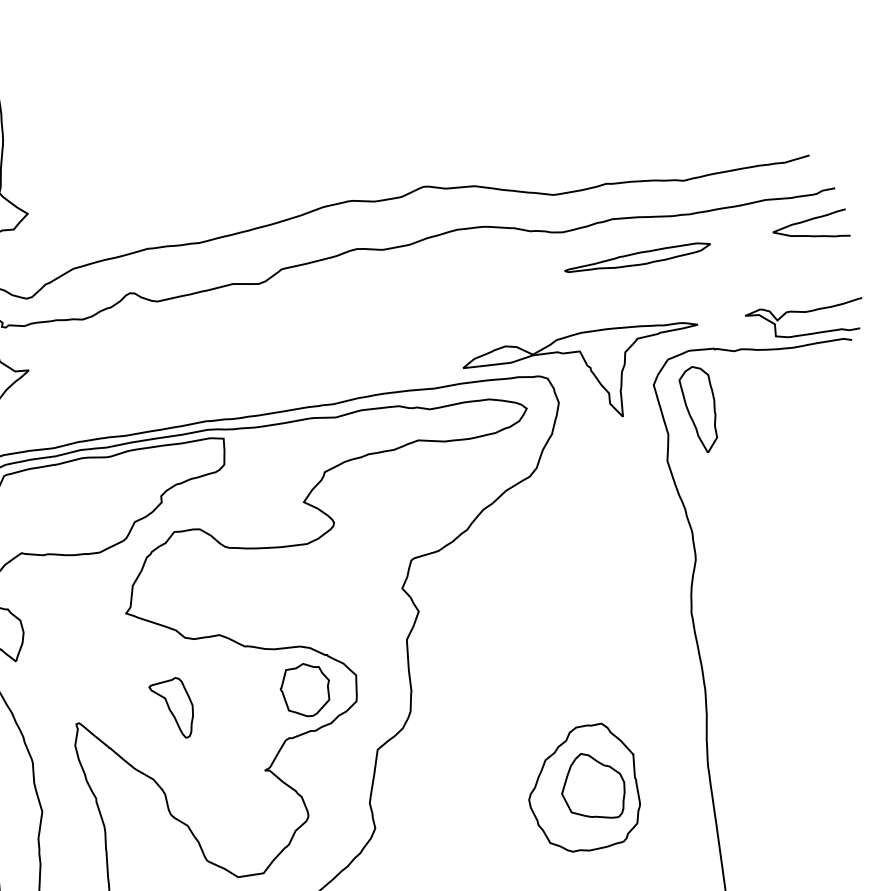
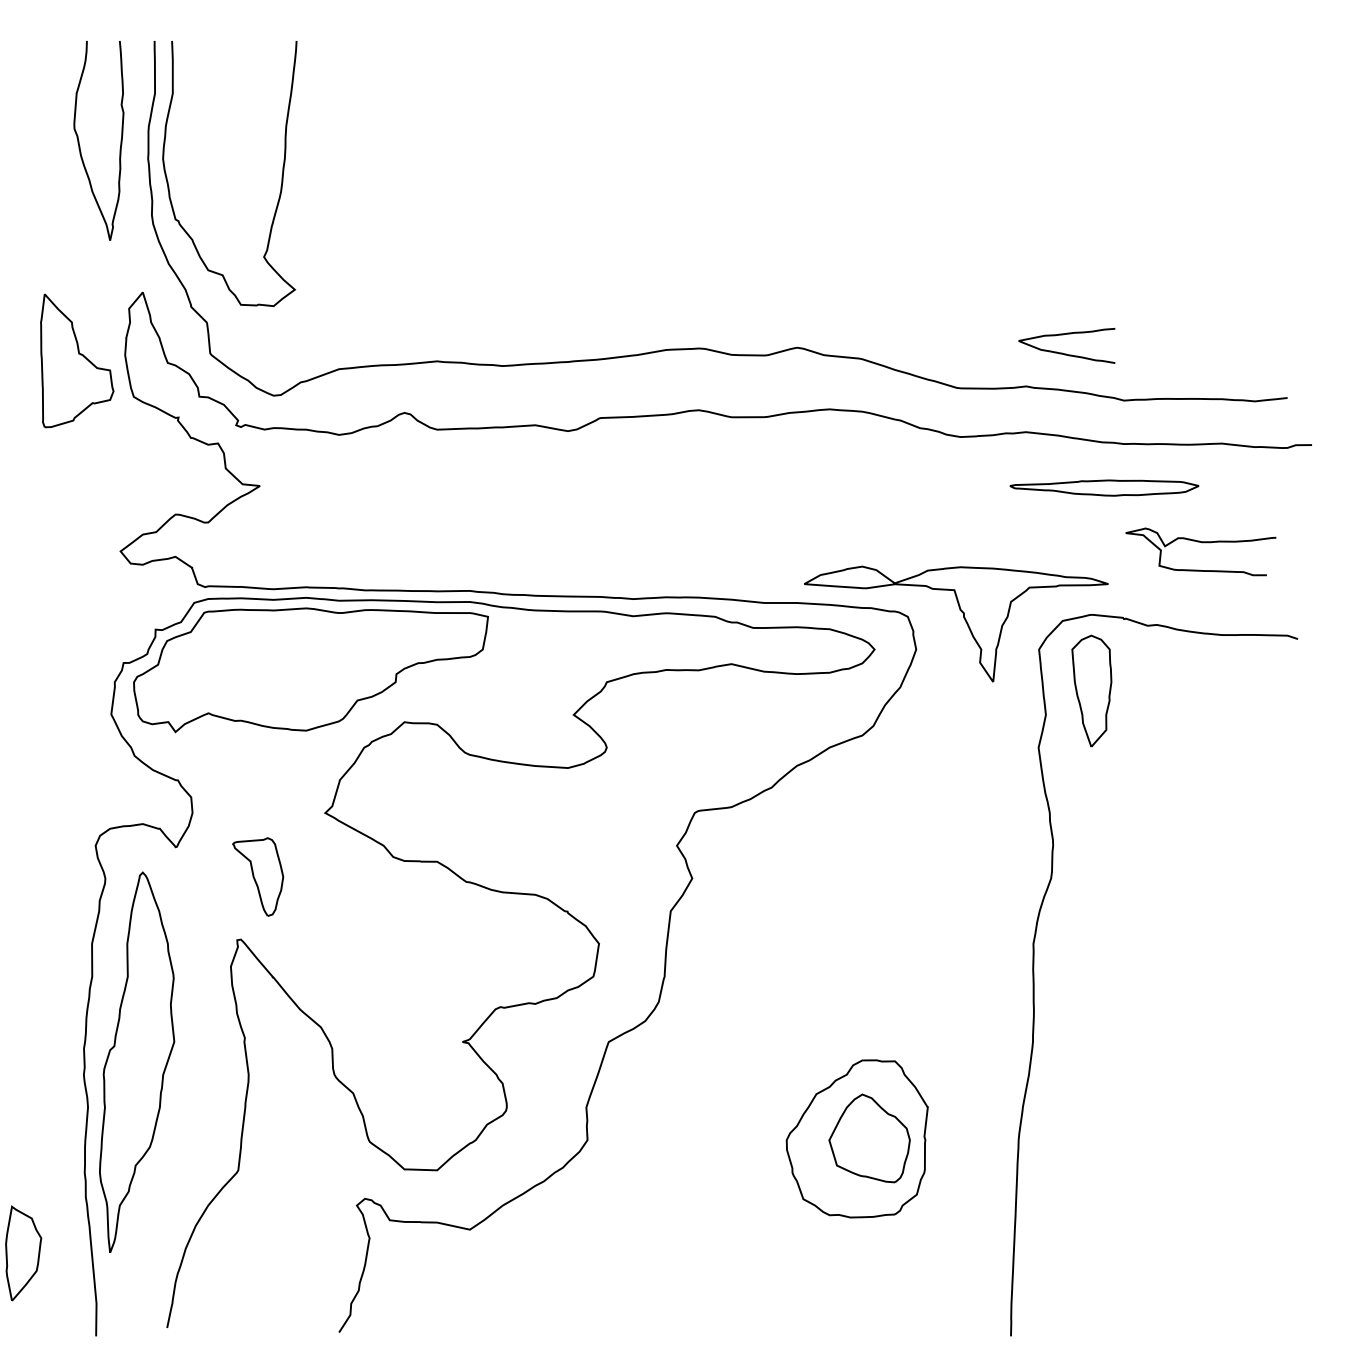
curve: (811, 235) -> (1066, 353), moved
part: (637, 258) -> (1104, 487), moved
curve: (805, 312) -> (1202, 543), moved
part: (305, 689) -> (532, 950), removed
part: (173, 708) -> (258, 876), moved

